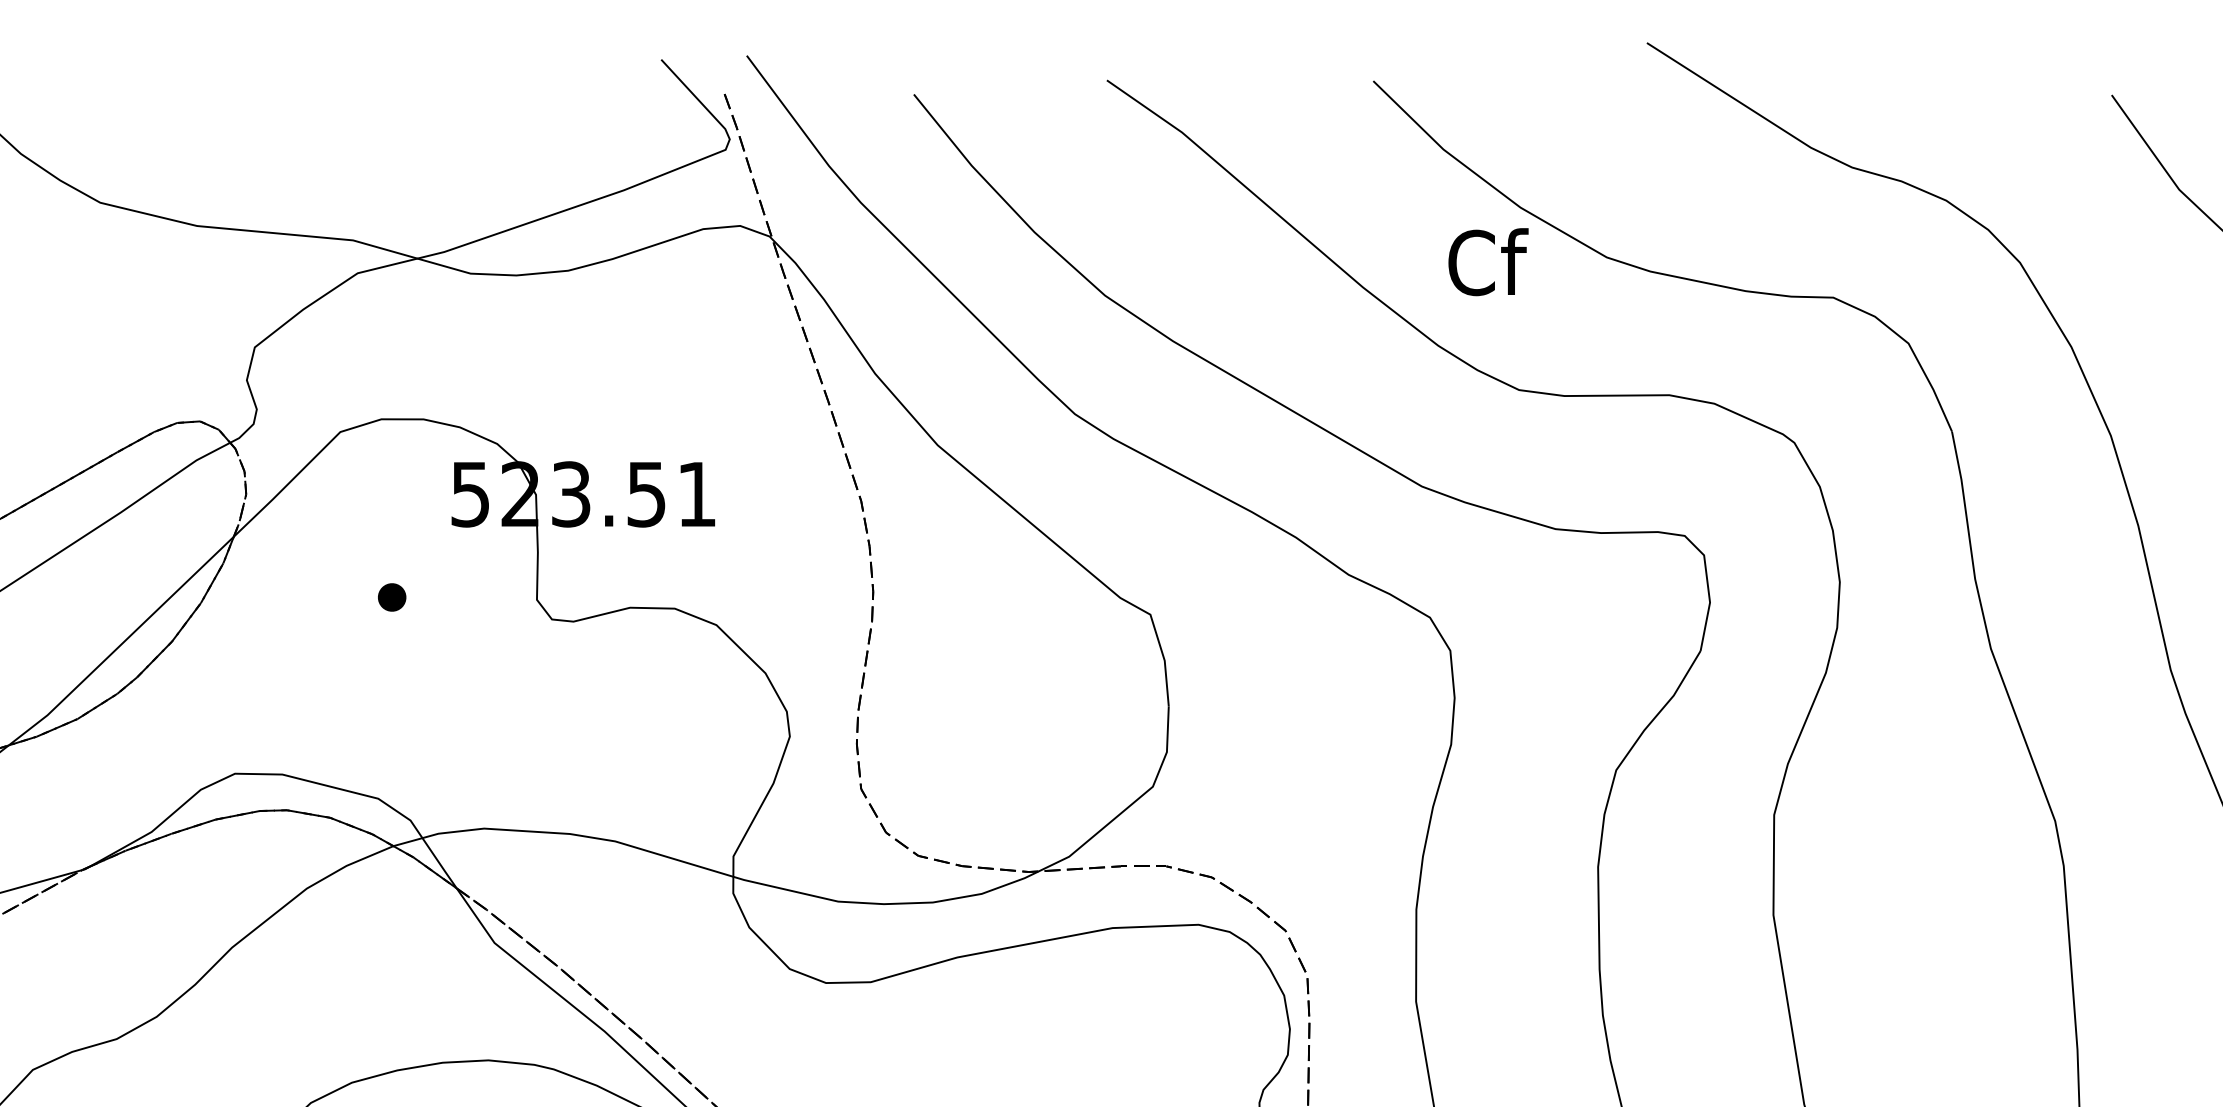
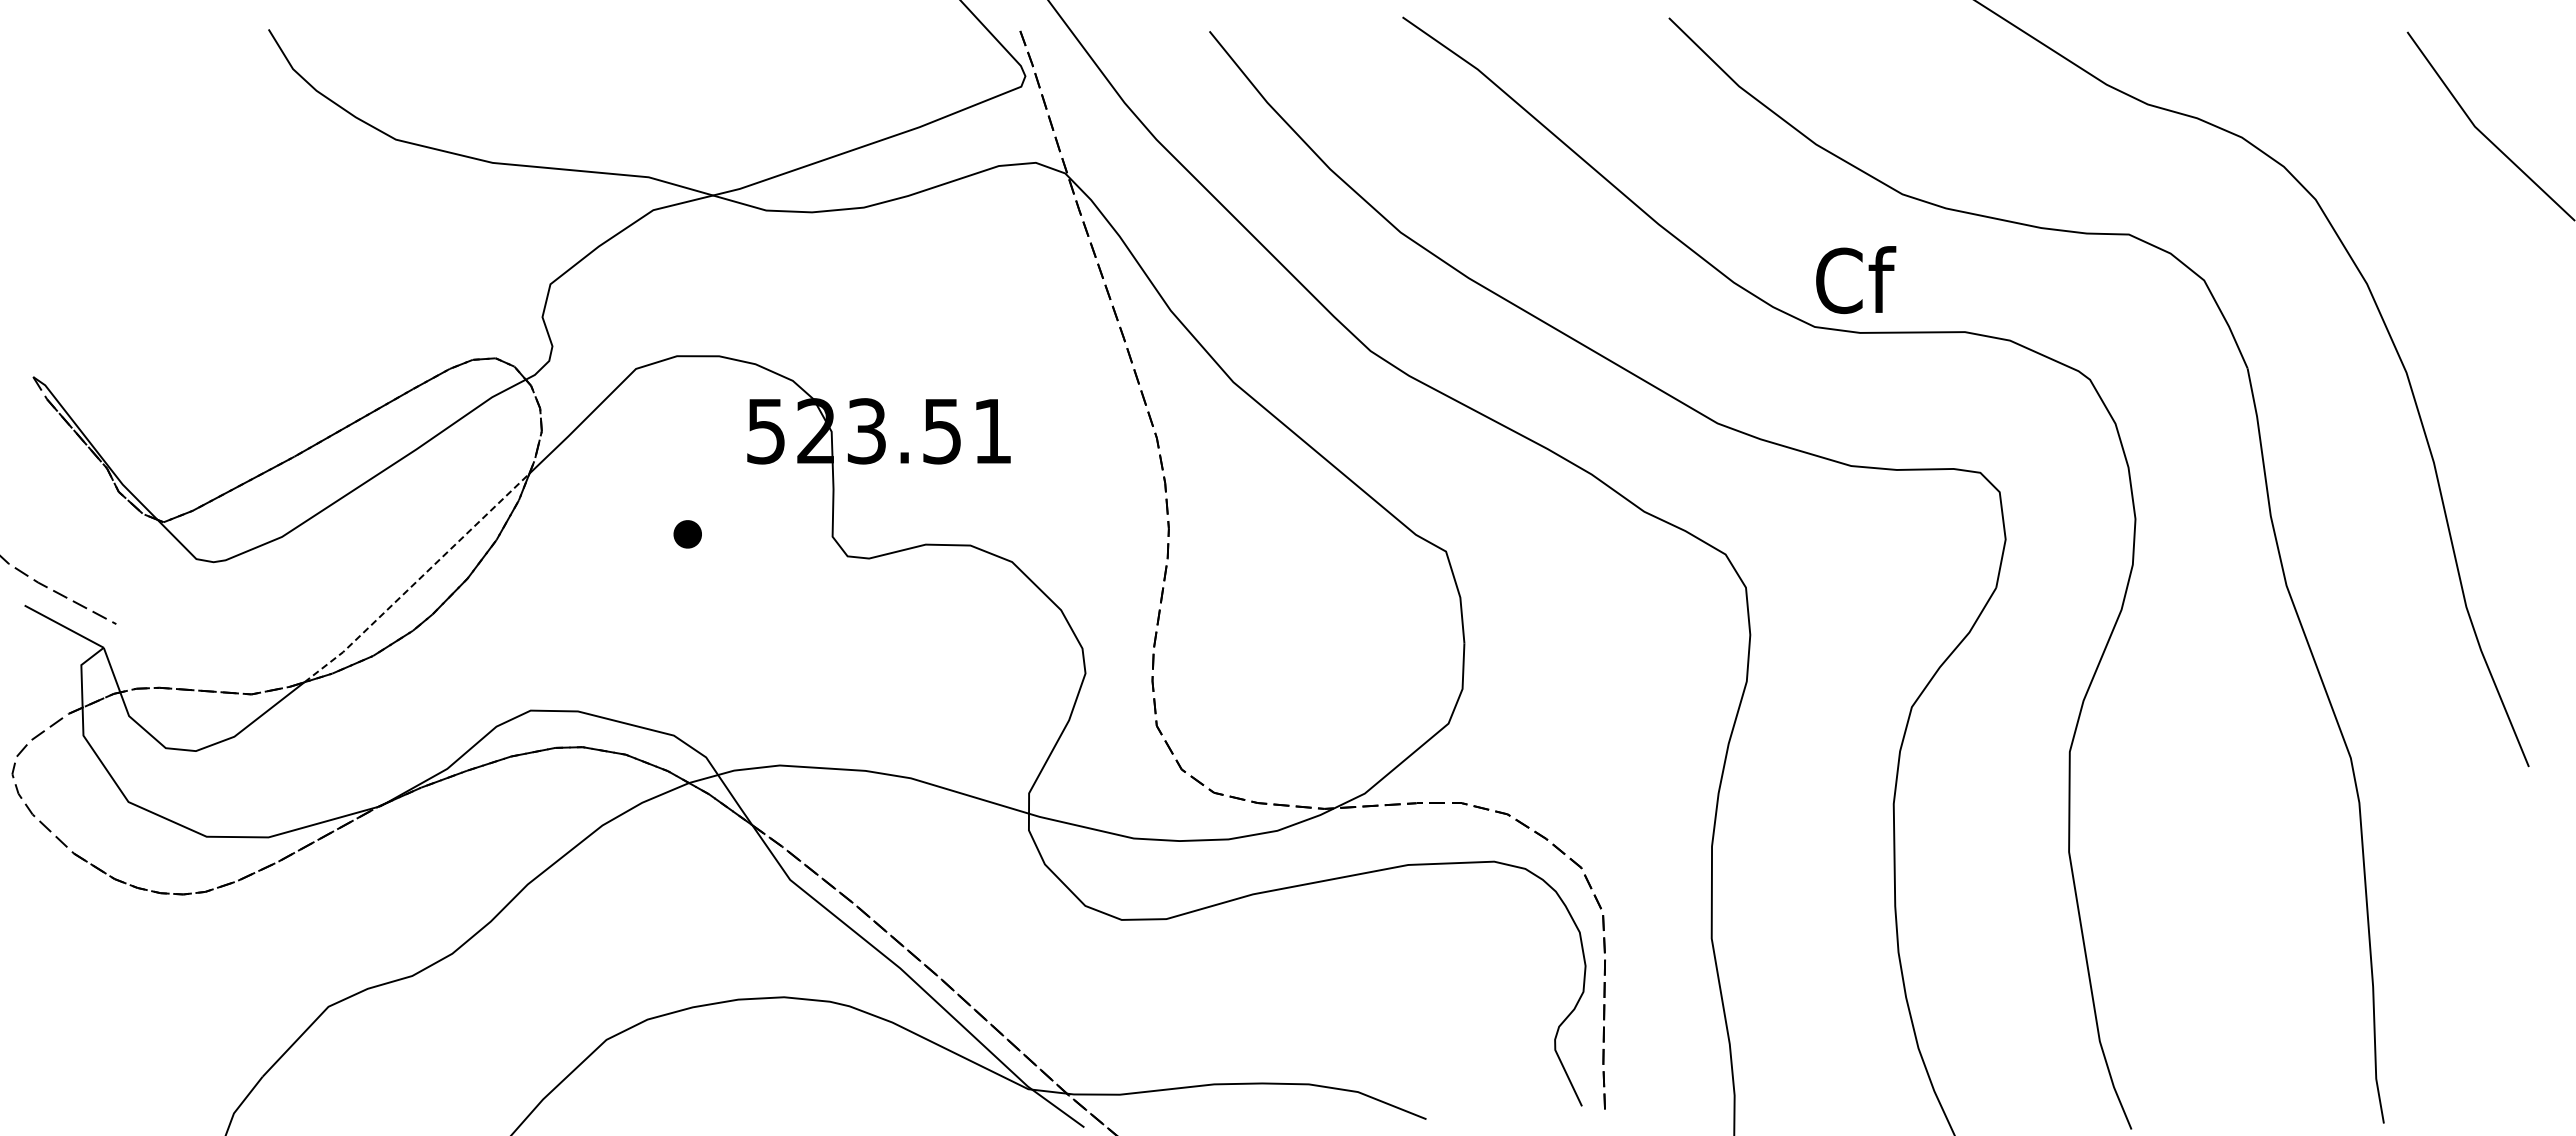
text: (1488, 262) -> (1856, 280), moved
line: (122, 643) -> (418, 580), solid -> dashed

